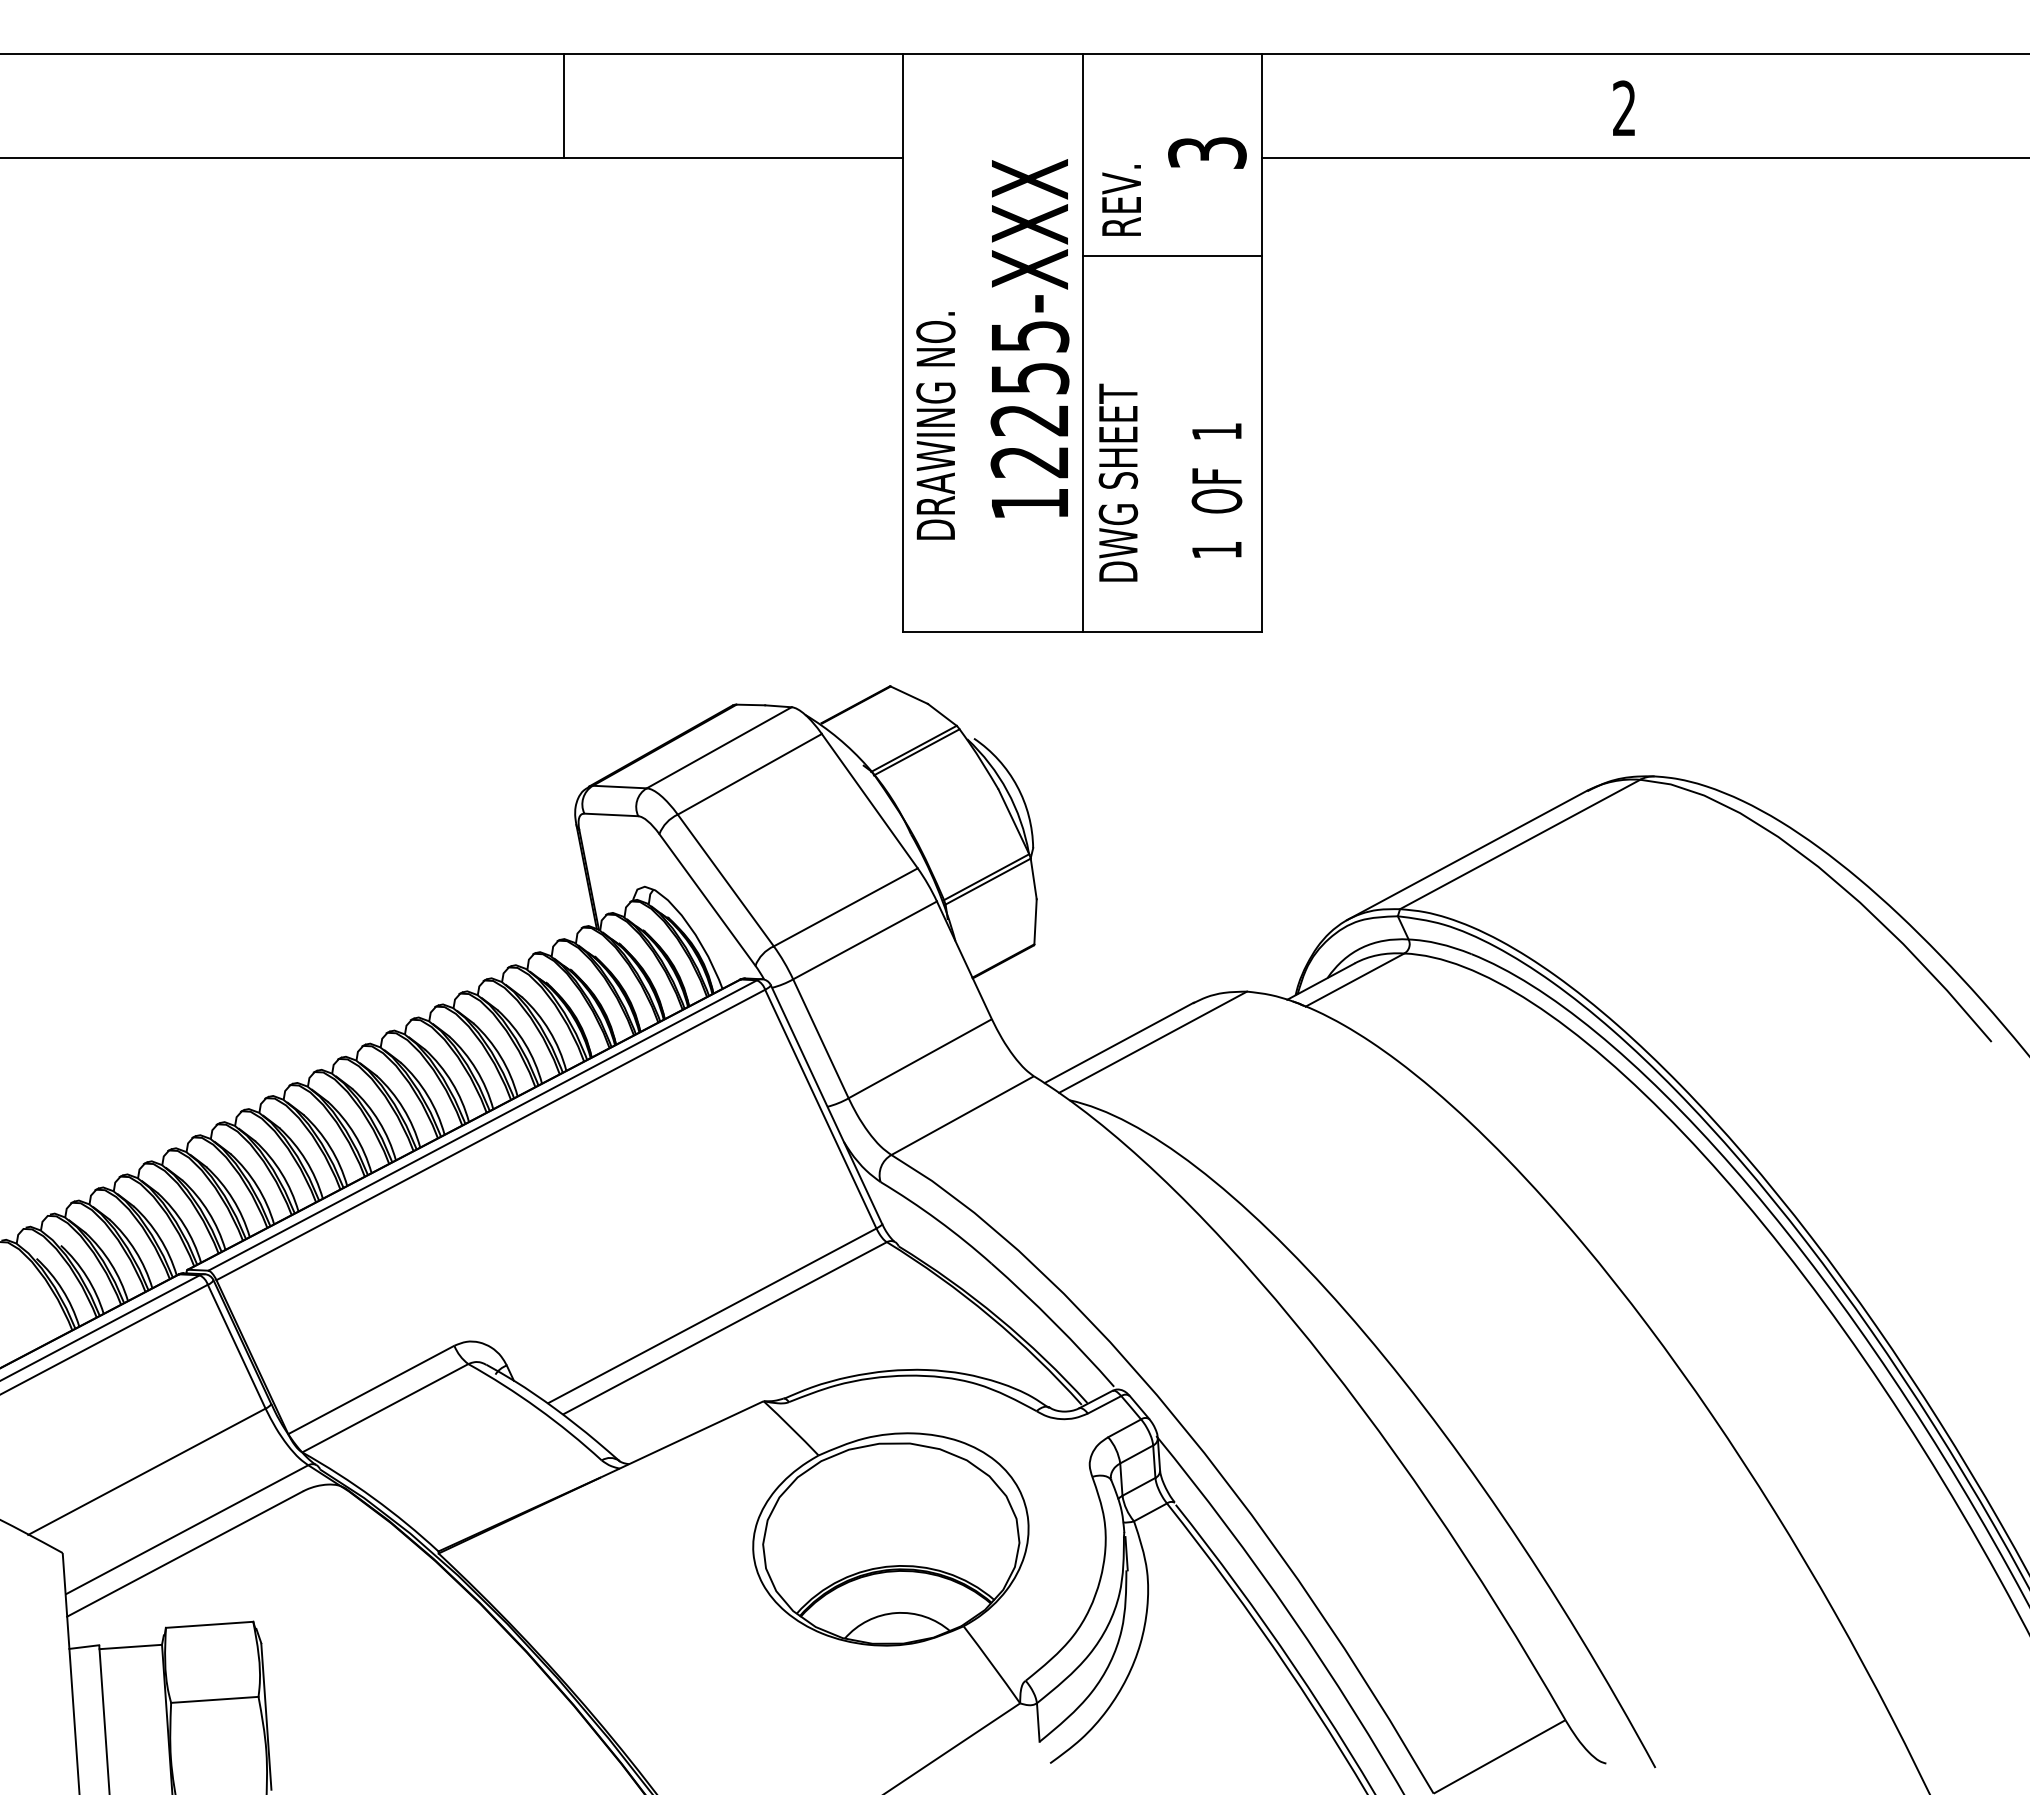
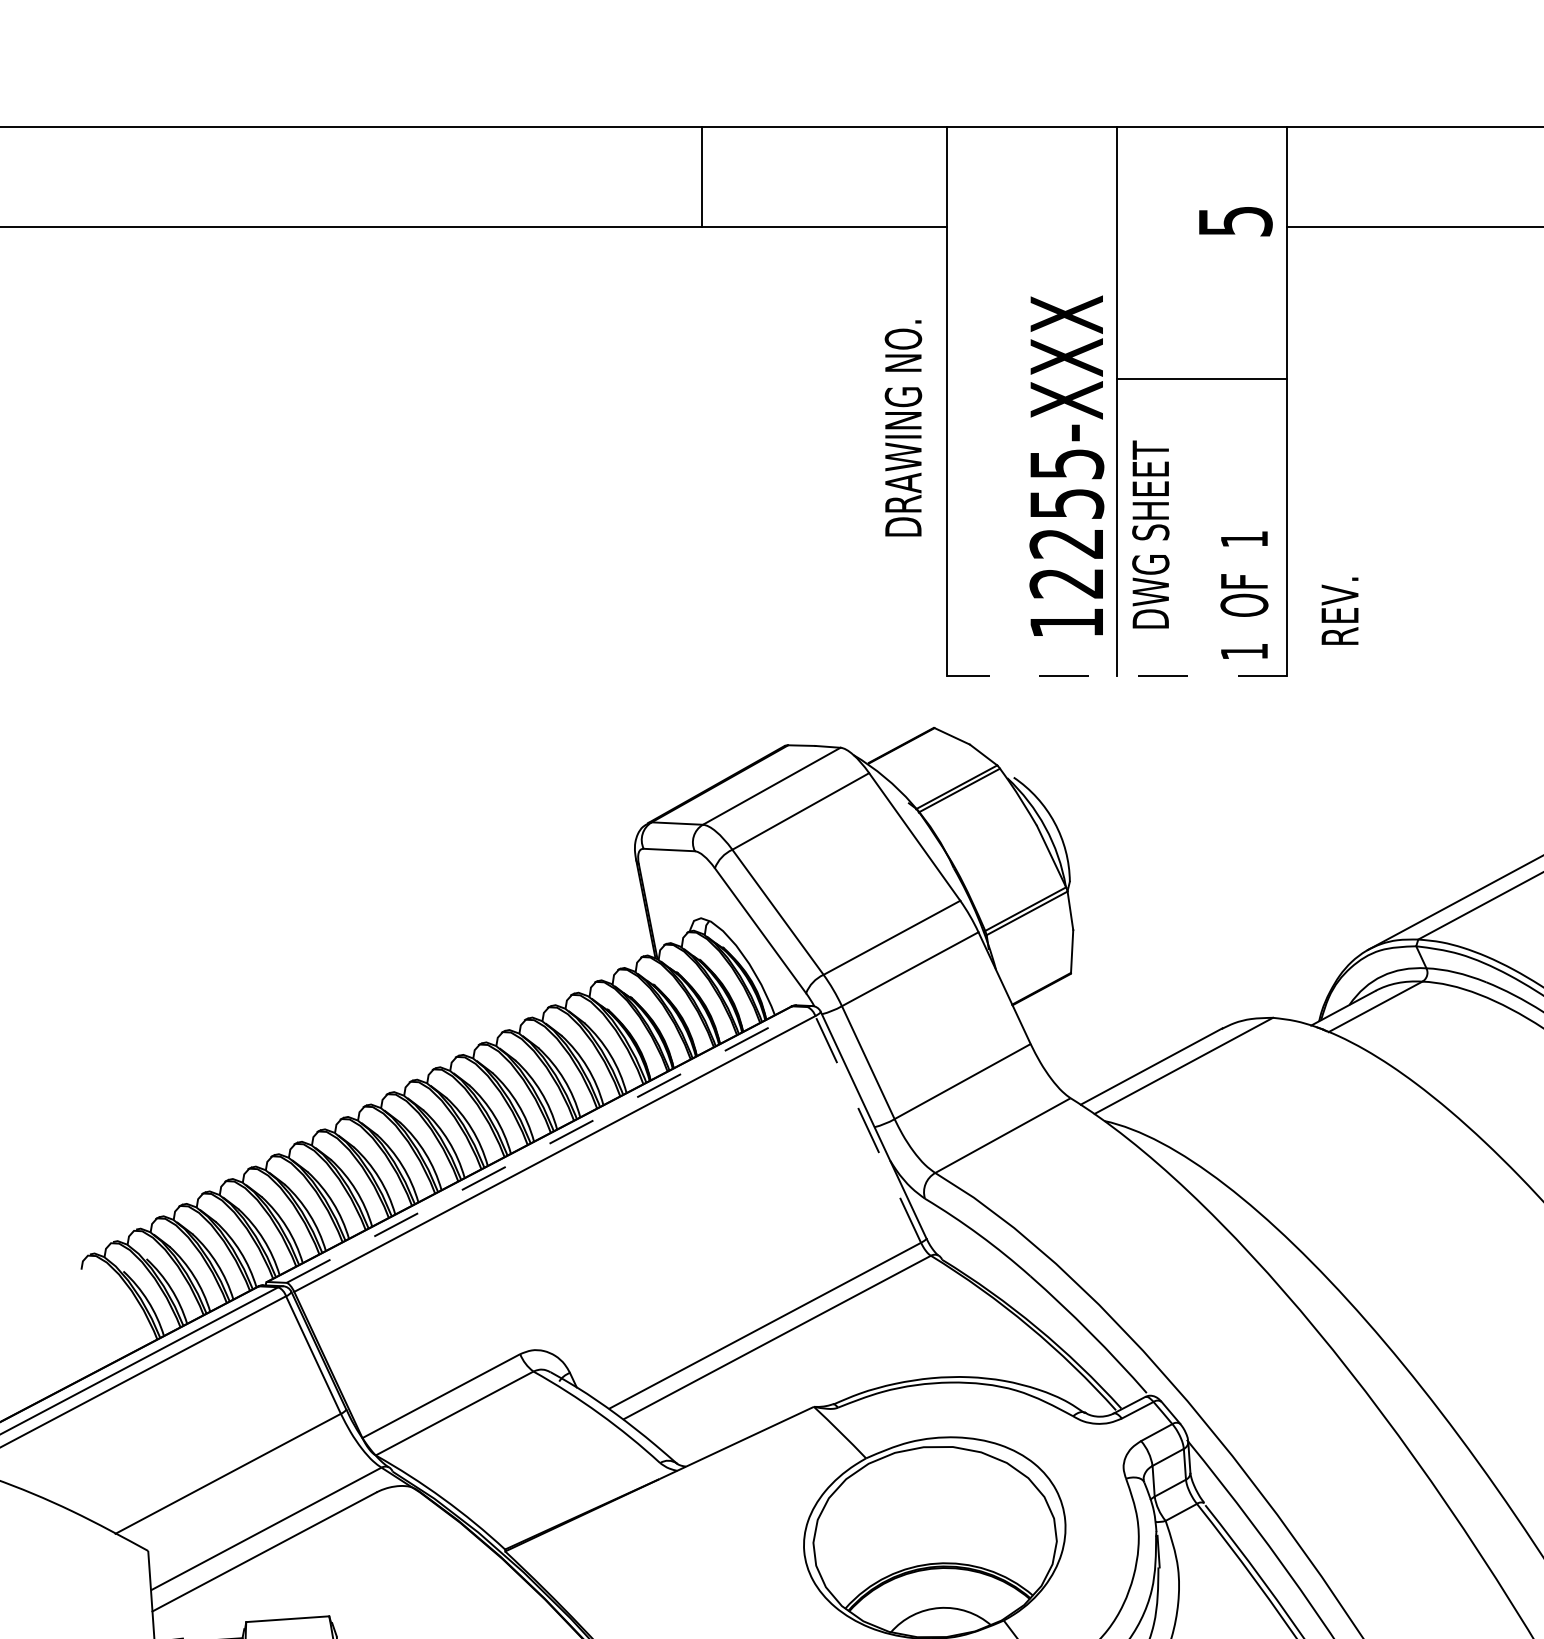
line: (563, 106) -> (701, 177), moved
text: (1207, 152) -> (1235, 220), 3 -> 5
text: (1121, 200) -> (1339, 611), moved
line: (1171, 255) -> (1201, 378), moved
text: (1029, 338) -> (1066, 465), moved
text: (935, 425) -> (903, 427), moved
text: (1216, 490) -> (1243, 595), moved
line: (1082, 631) -> (1116, 675), solid -> dashed
line: (820, 1109) -> (867, 1129), solid -> dashed
line: (483, 1125) -> (547, 1144), solid -> dashed

